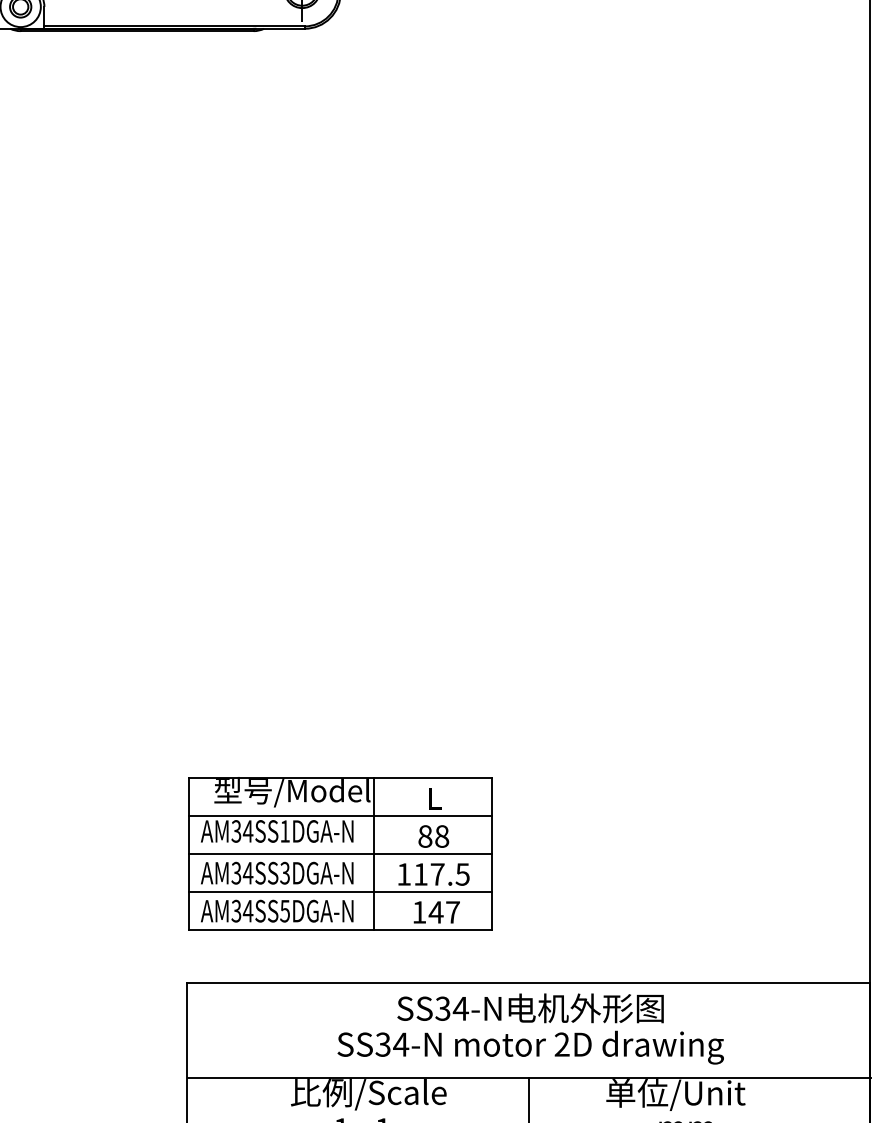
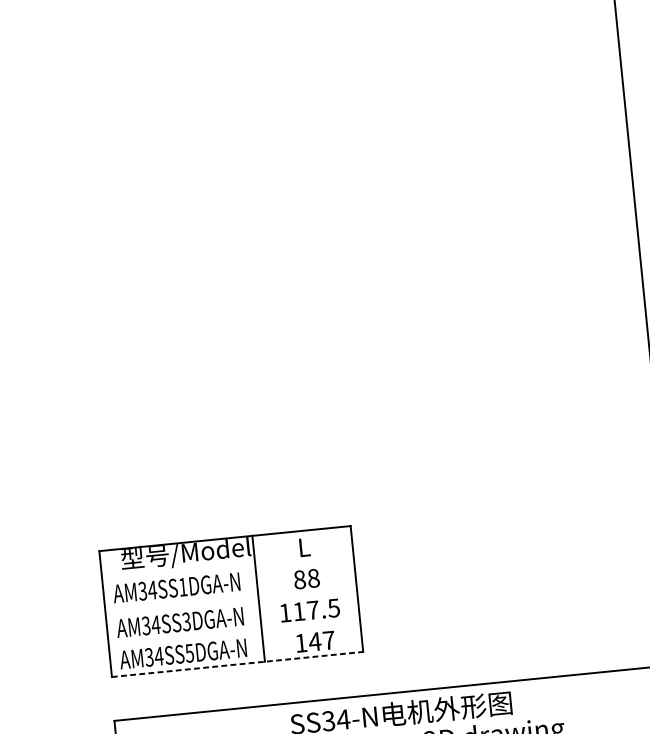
line: (340, 816) -> (227, 570), removed
line: (340, 854) -> (230, 601), removed
line: (340, 892) -> (234, 633), removed
line: (340, 930) -> (237, 664), solid -> dashed

